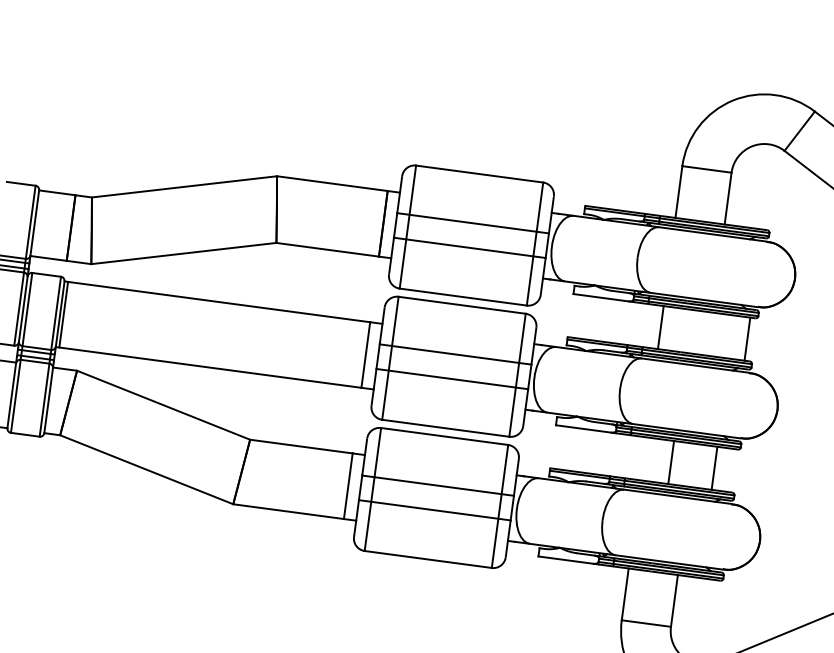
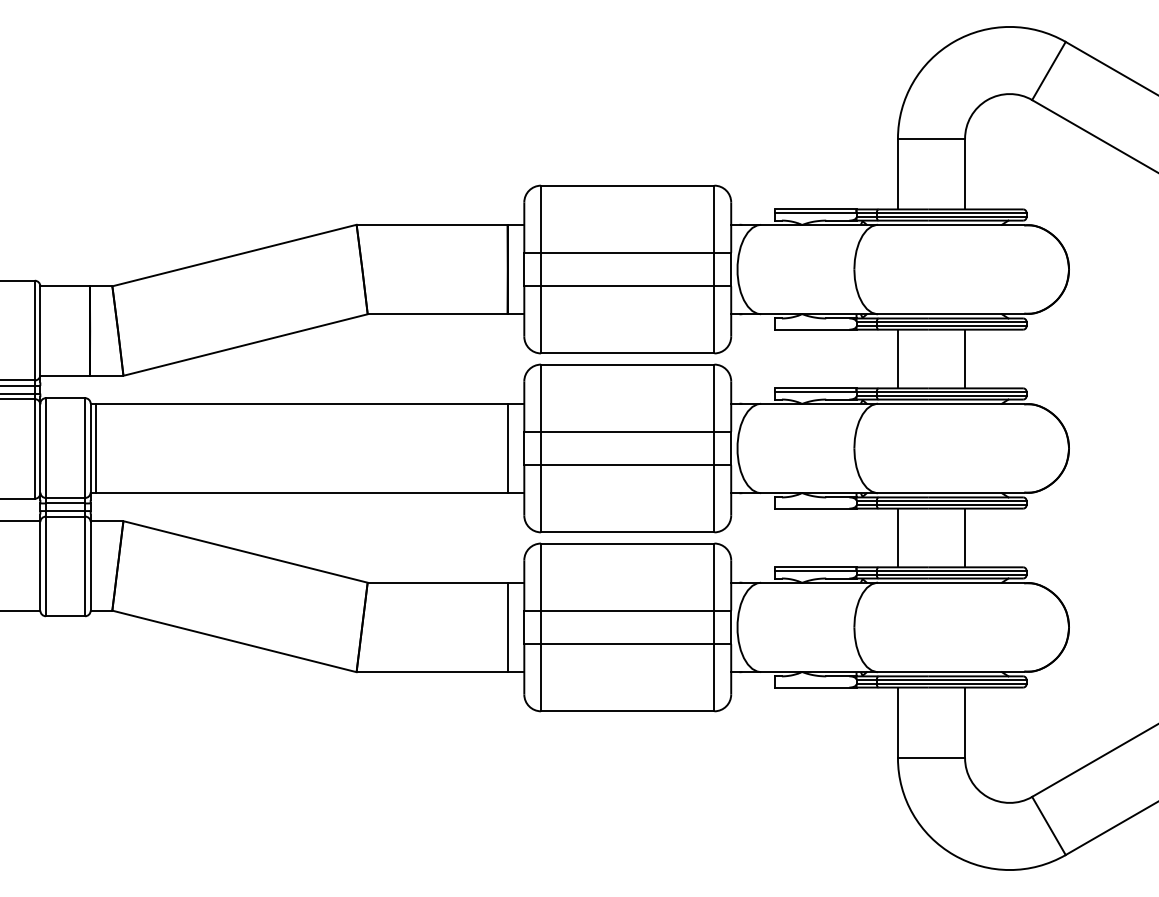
line: (747, 338) -> (965, 358), moved
line: (670, 462) -> (897, 537), moved
line: (714, 468) -> (965, 537), moved

